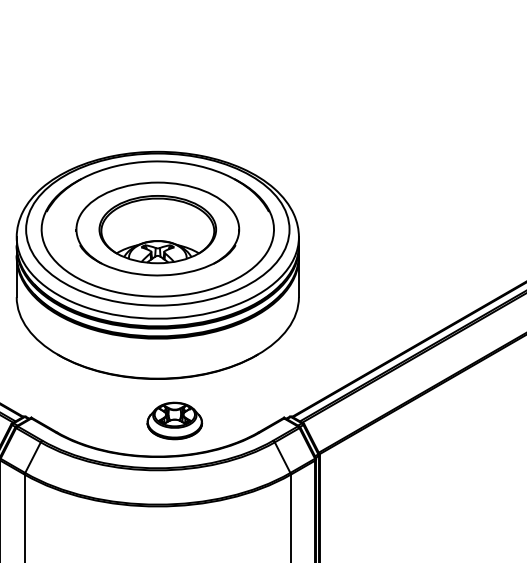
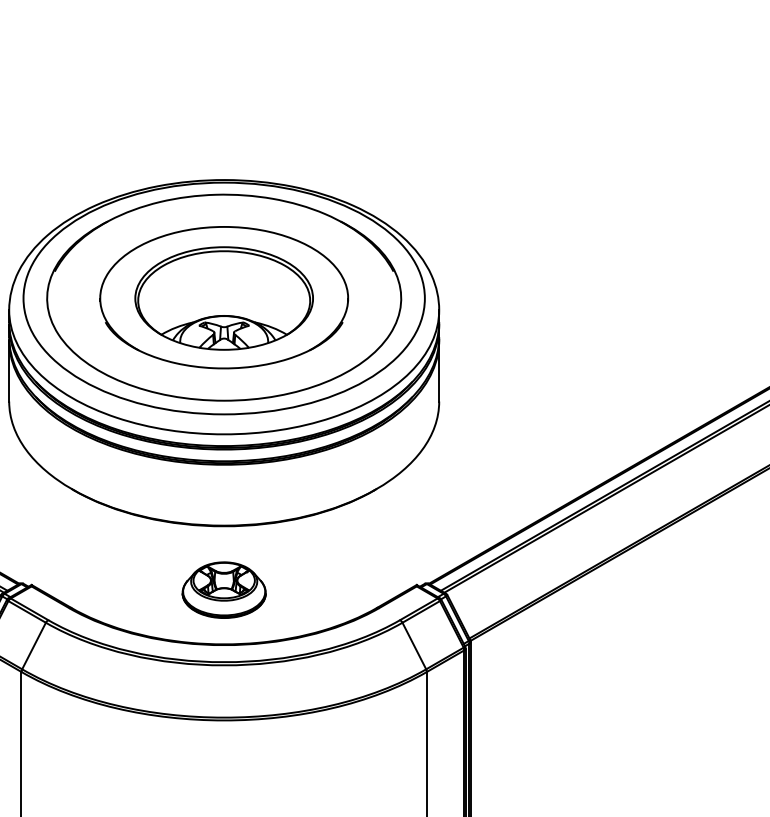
part: (174, 420) -> (223, 589), moved

